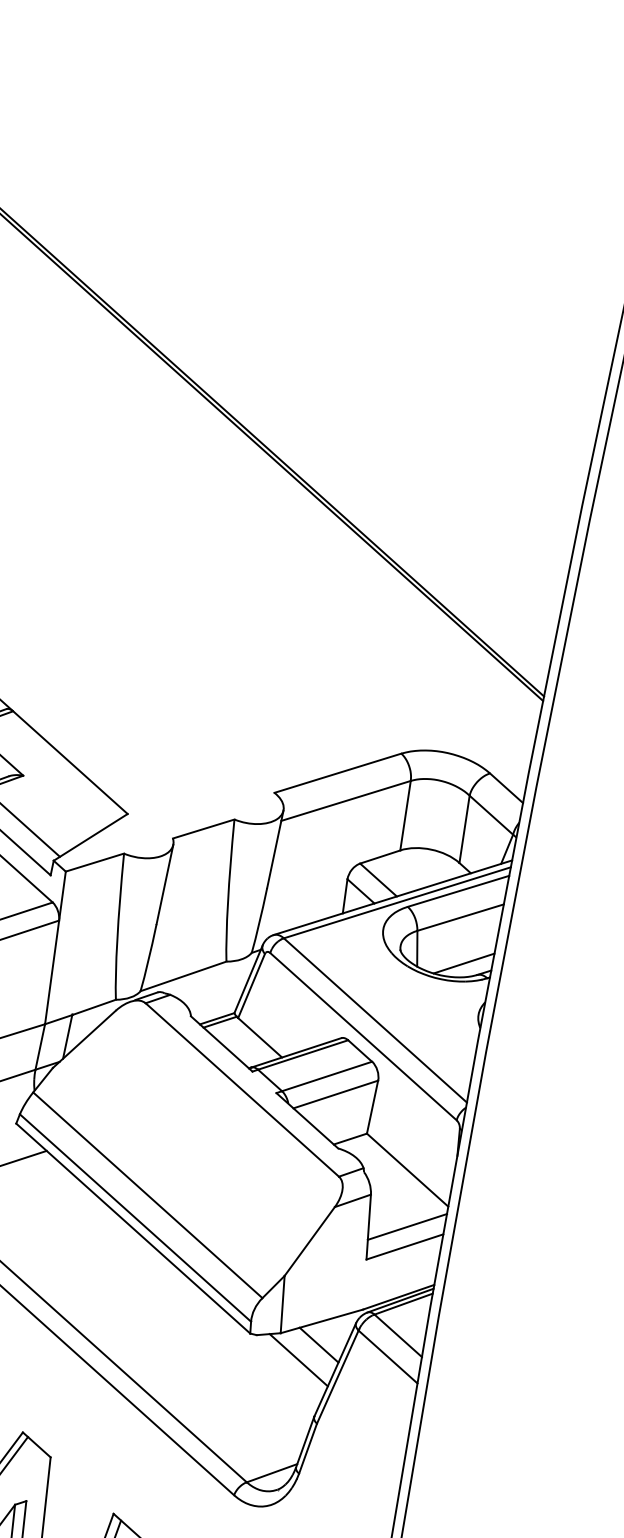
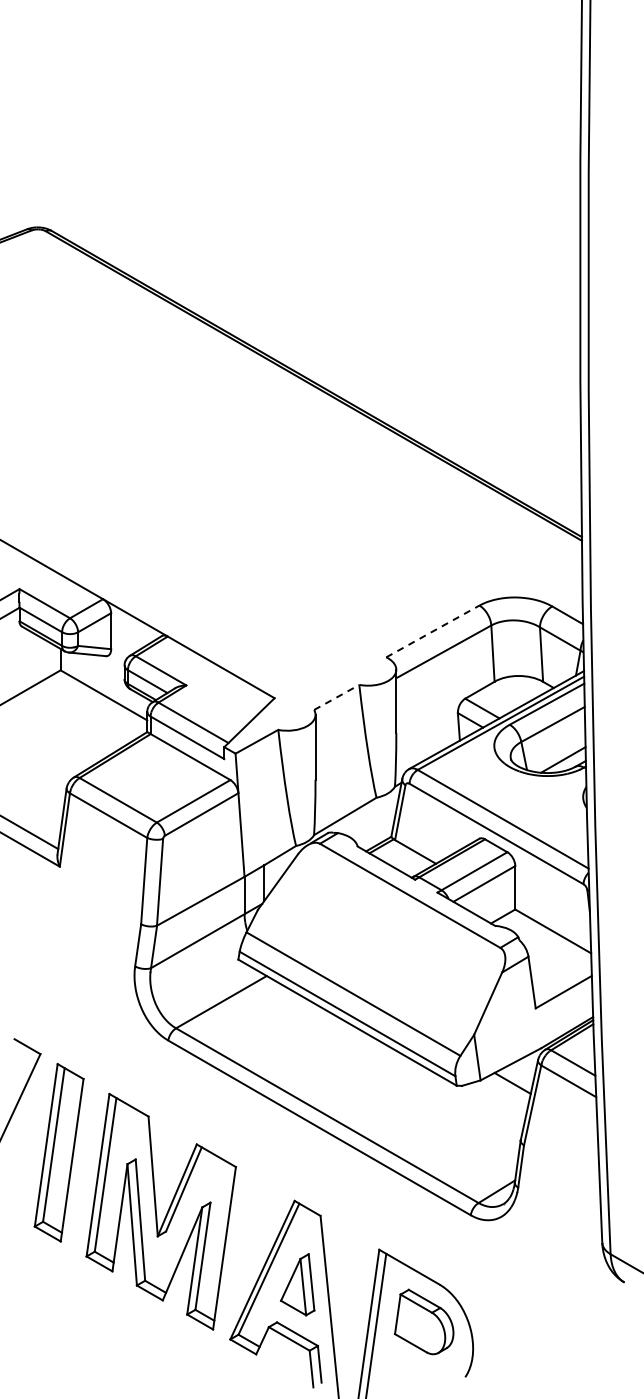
line: (338, 773) -> (433, 631), solid -> dashed
line: (203, 829) -> (336, 697), solid -> dashed
line: (407, 1226) -> (562, 975), removed
line: (299, 1360) -> (499, 1098), removed

